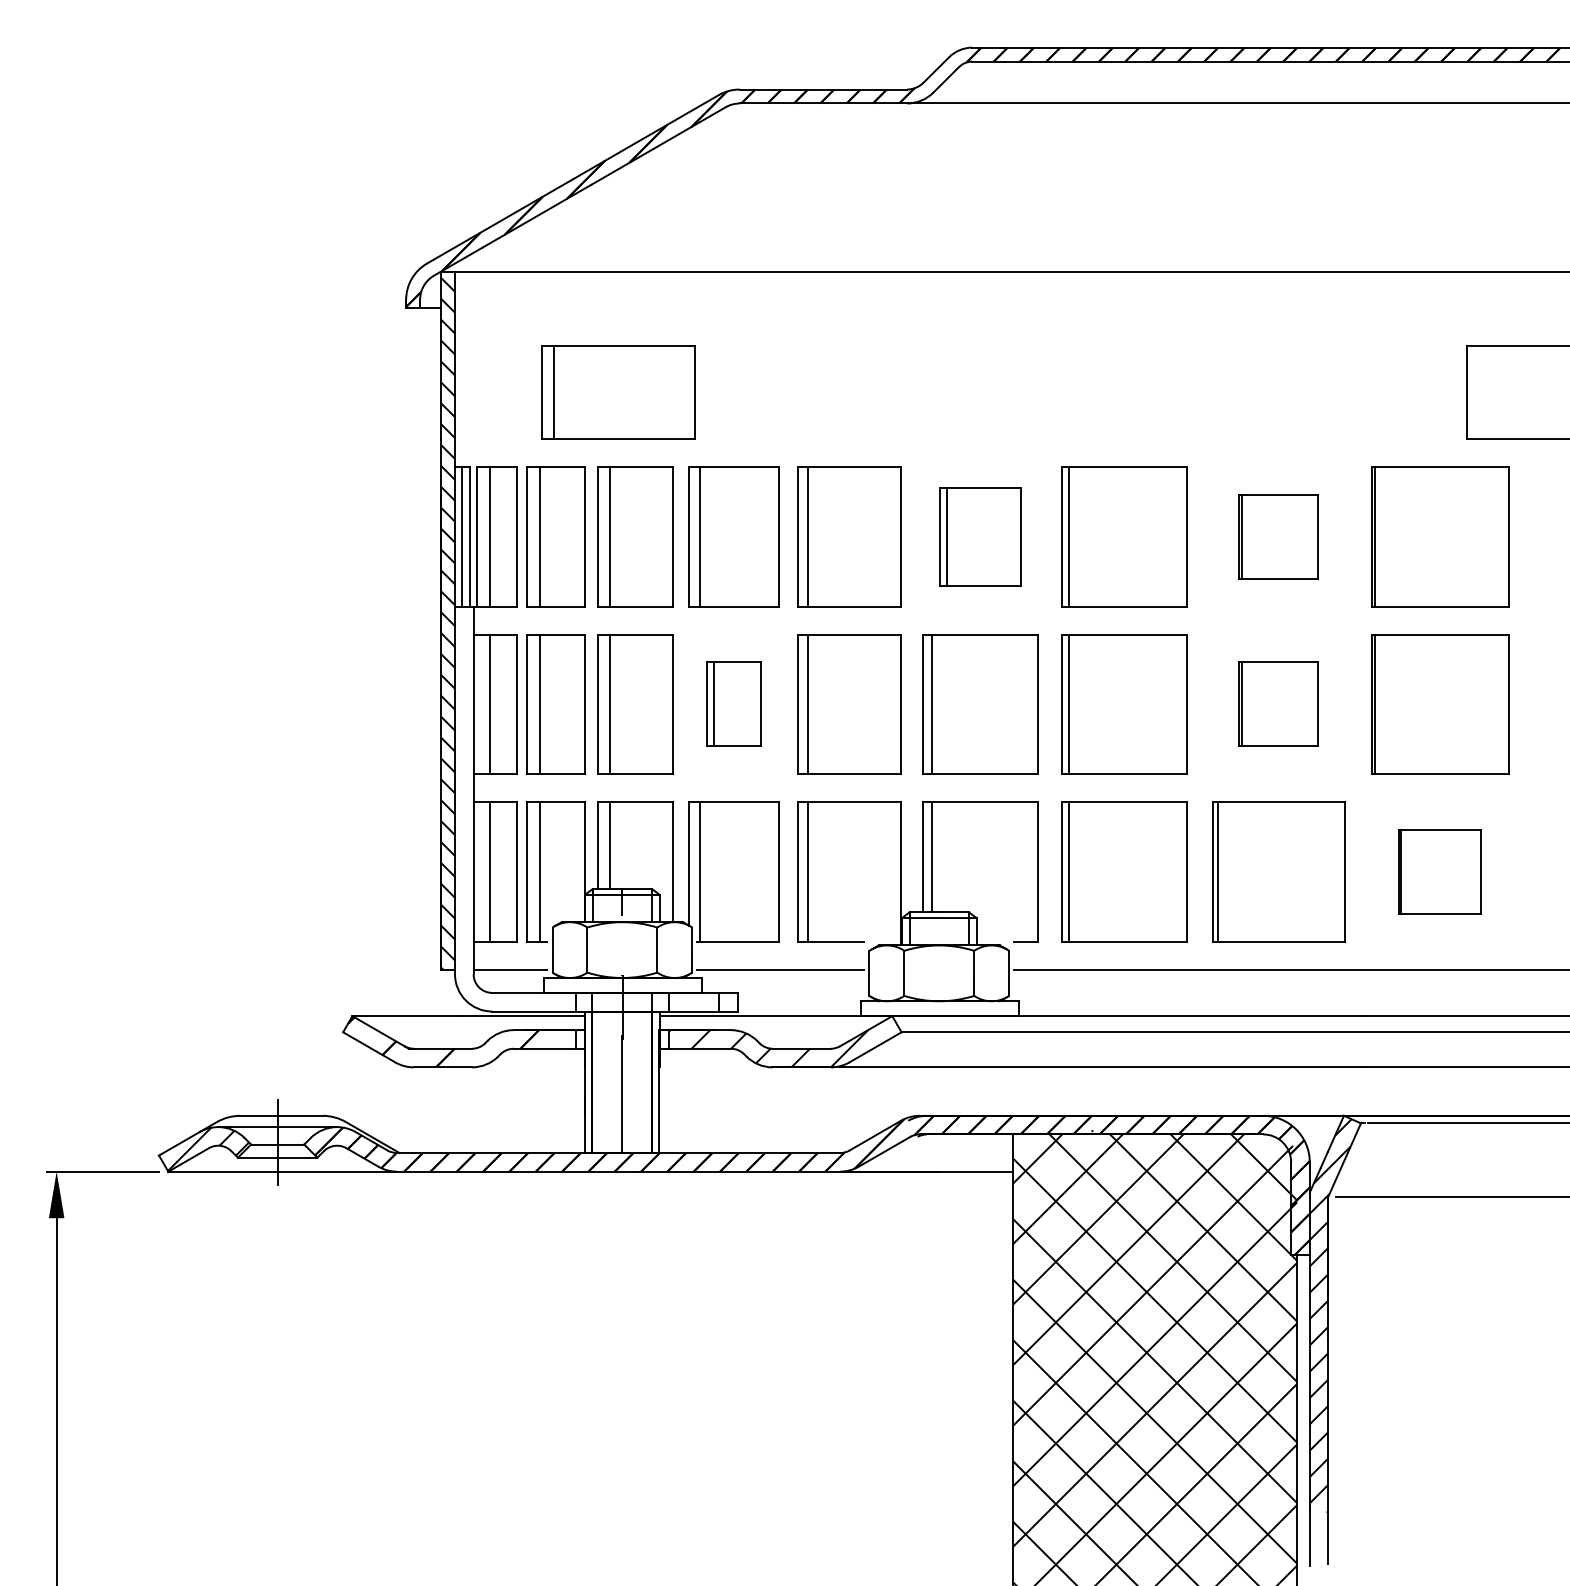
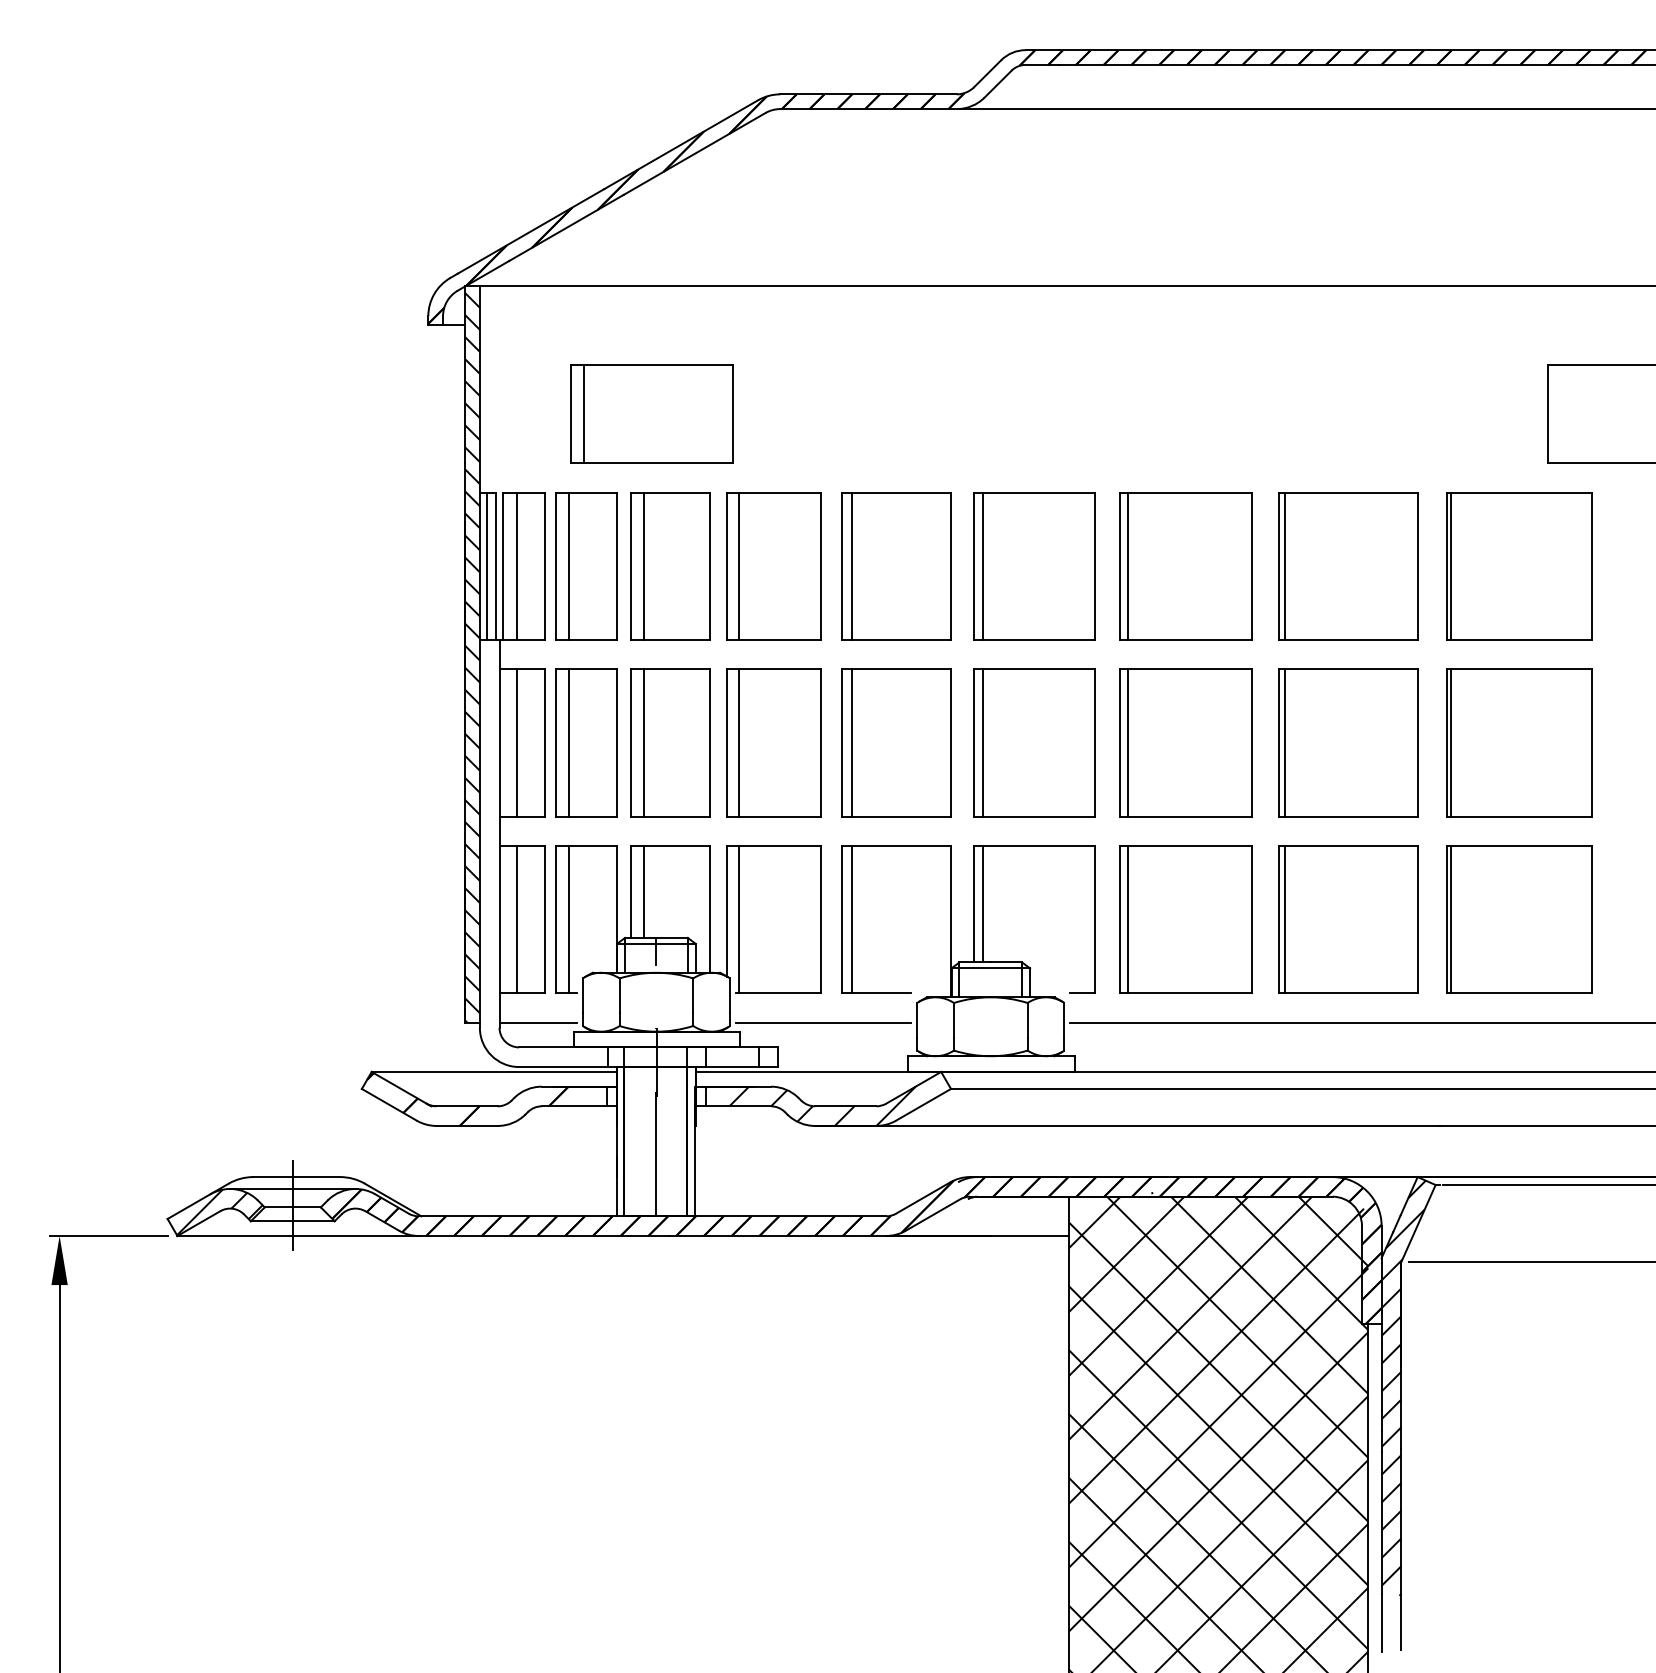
part: (980, 537) -> (1034, 566), size x1.43
part: (1278, 537) -> (1348, 566), size x1.67
part: (733, 703) -> (773, 742), size x1.67
part: (1278, 703) -> (1348, 742), size x1.67
part: (1440, 871) -> (1519, 919), size x1.67

